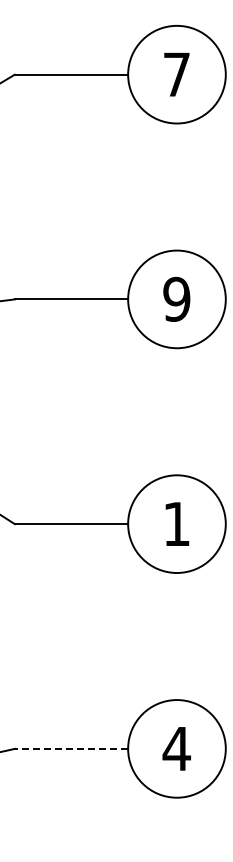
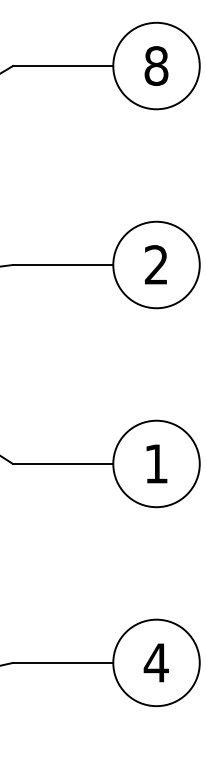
text: (176, 74) -> (156, 65), 7 -> 8
text: (176, 299) -> (156, 265), 9 -> 2
line: (71, 748) -> (63, 662), dashed -> solid

